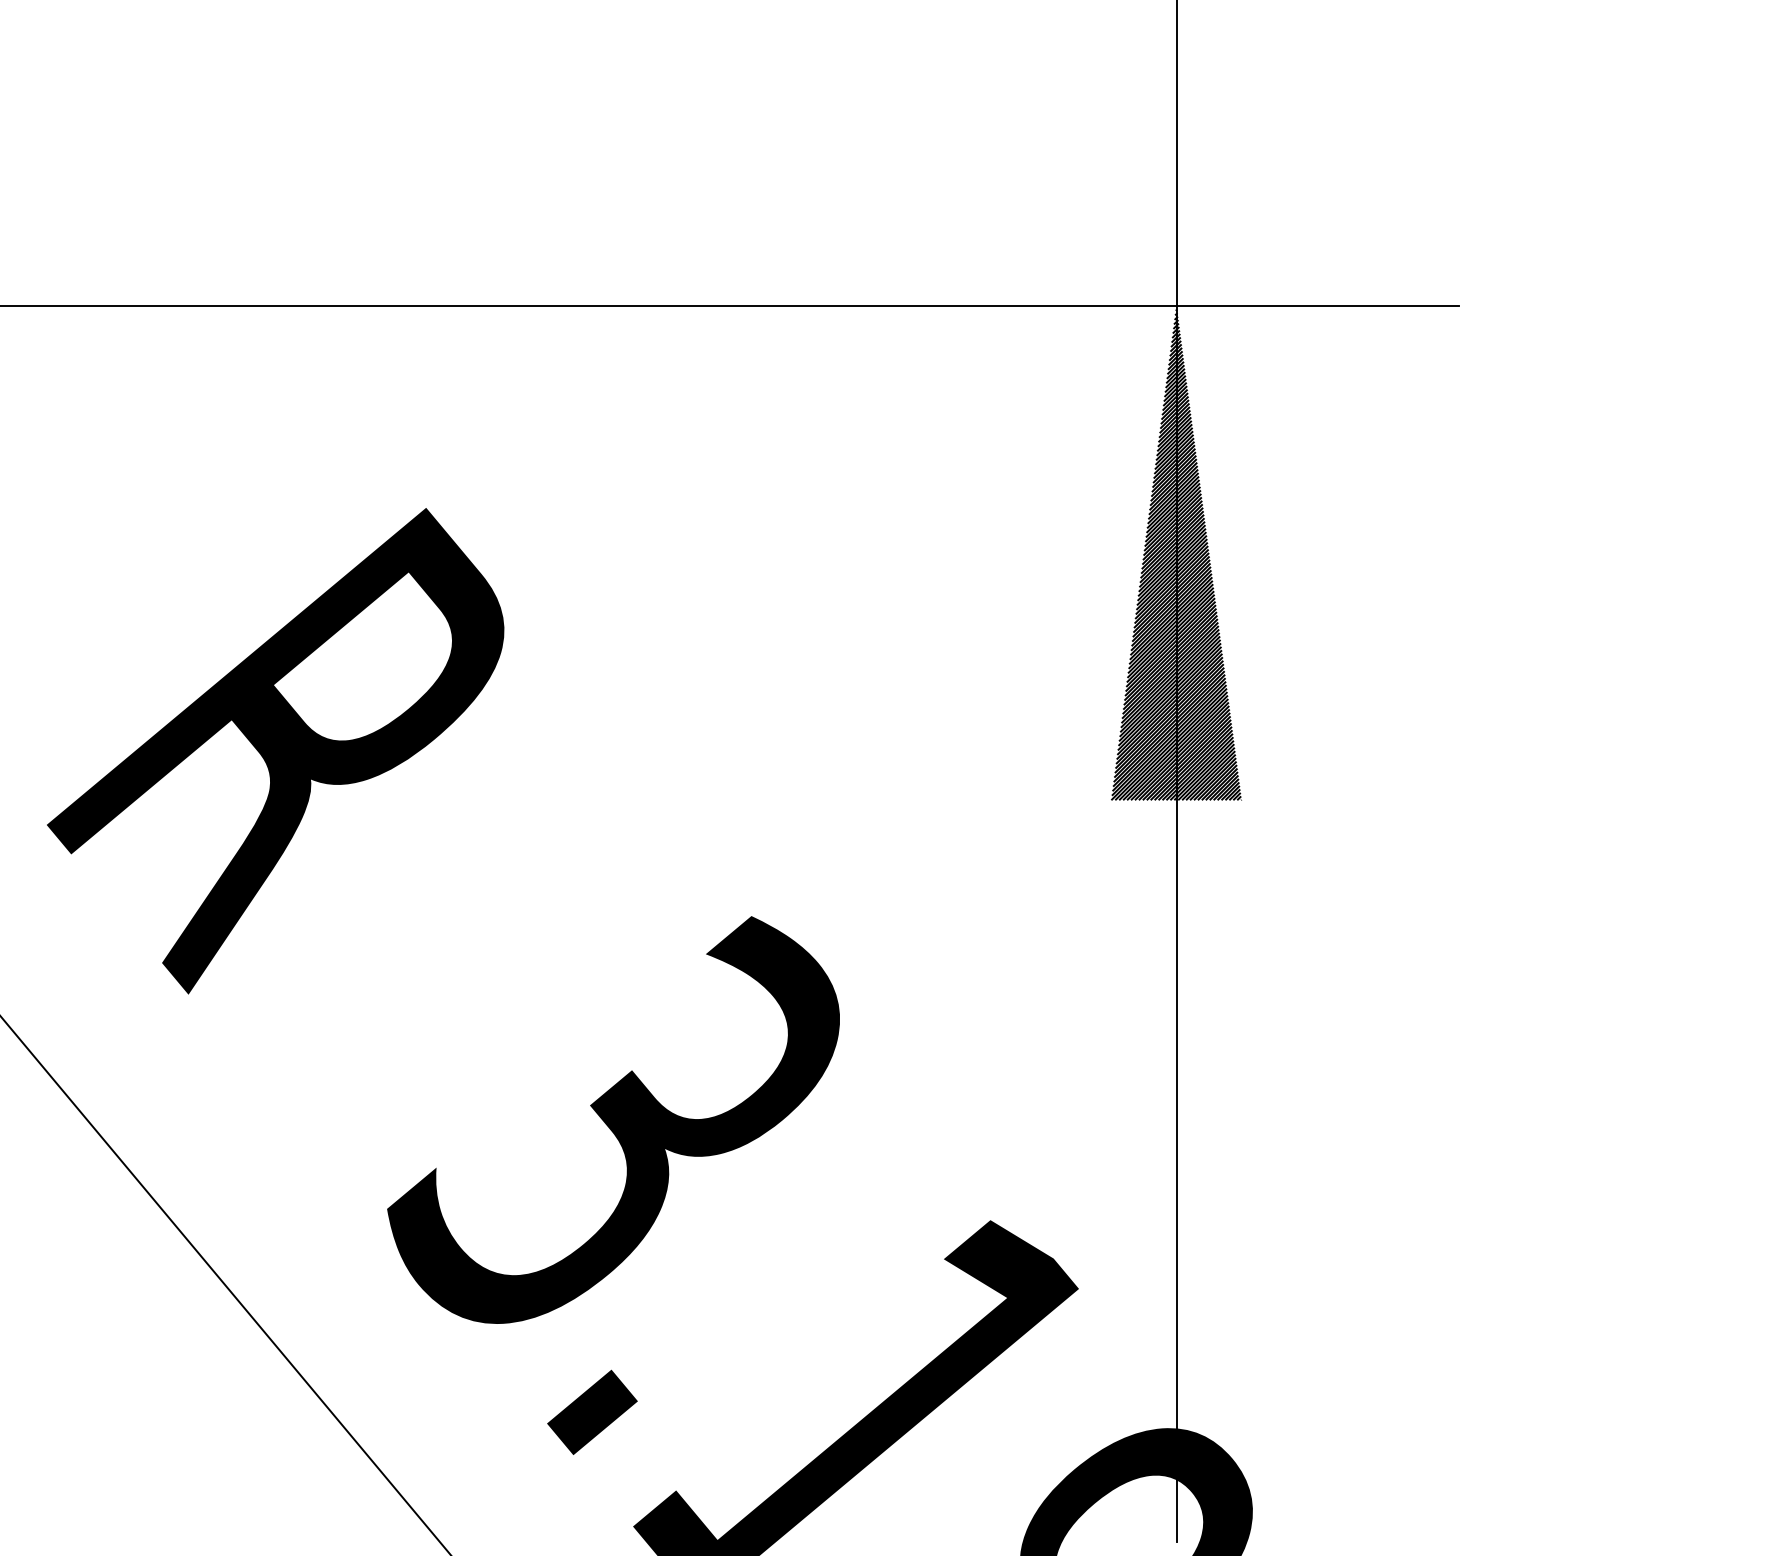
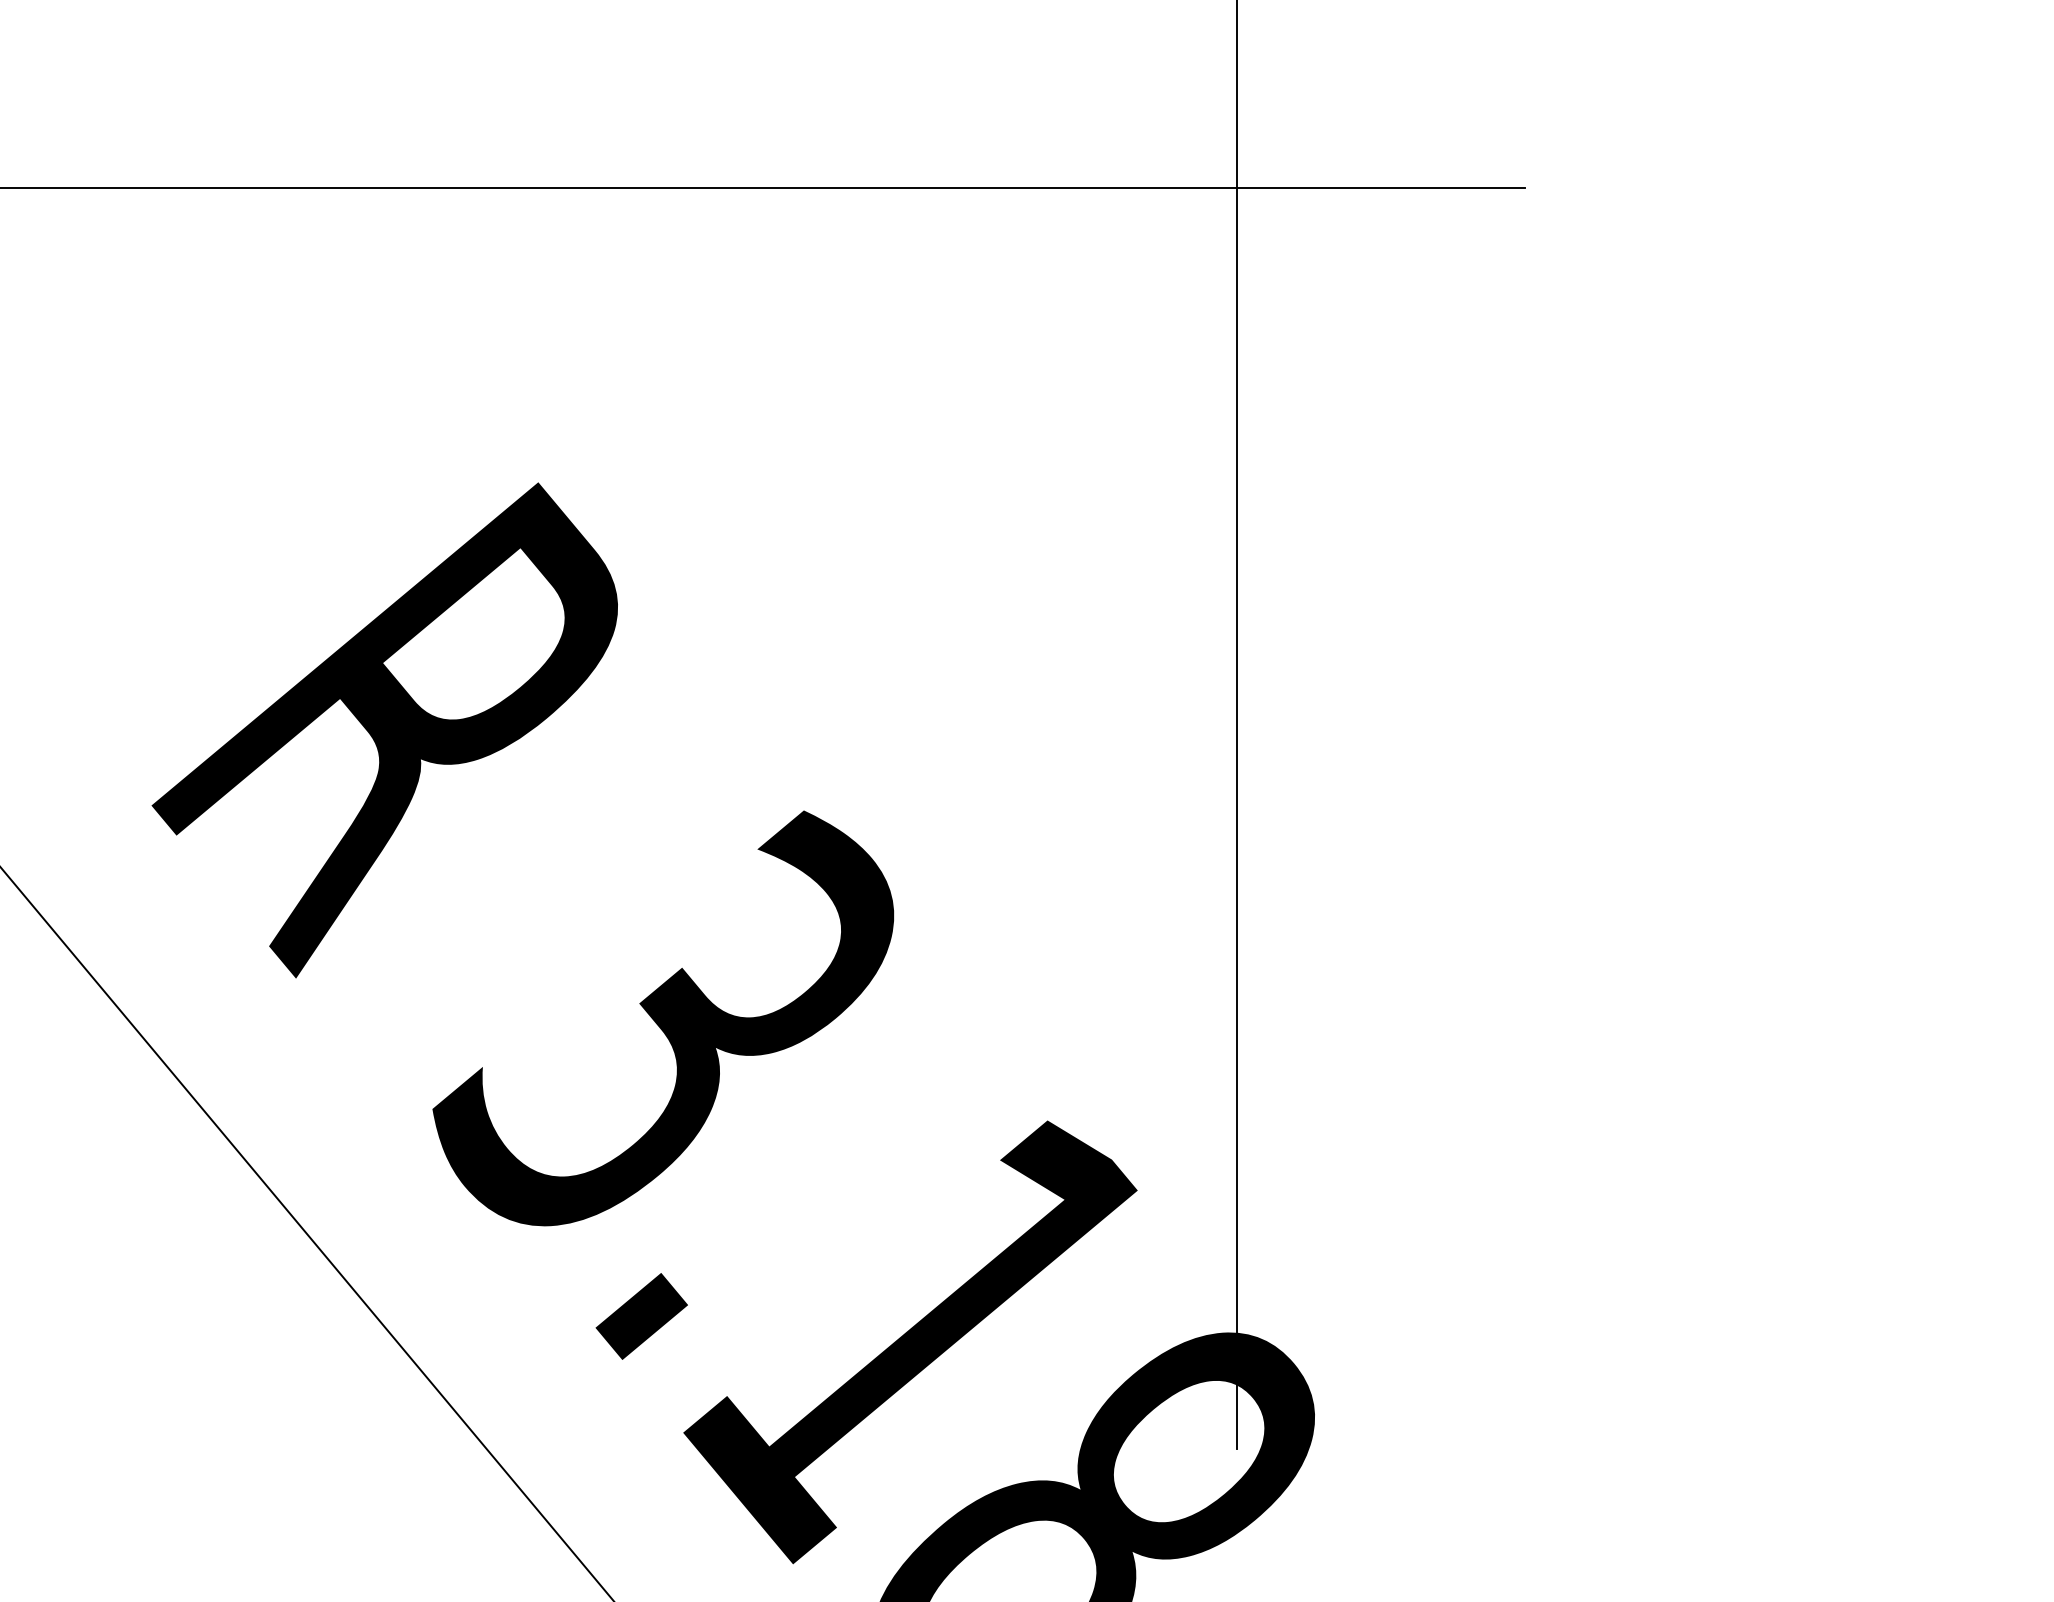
hatch: (1175, 553) -> (1236, 440), removed
text: (275, 751) -> (384, 730), moved

